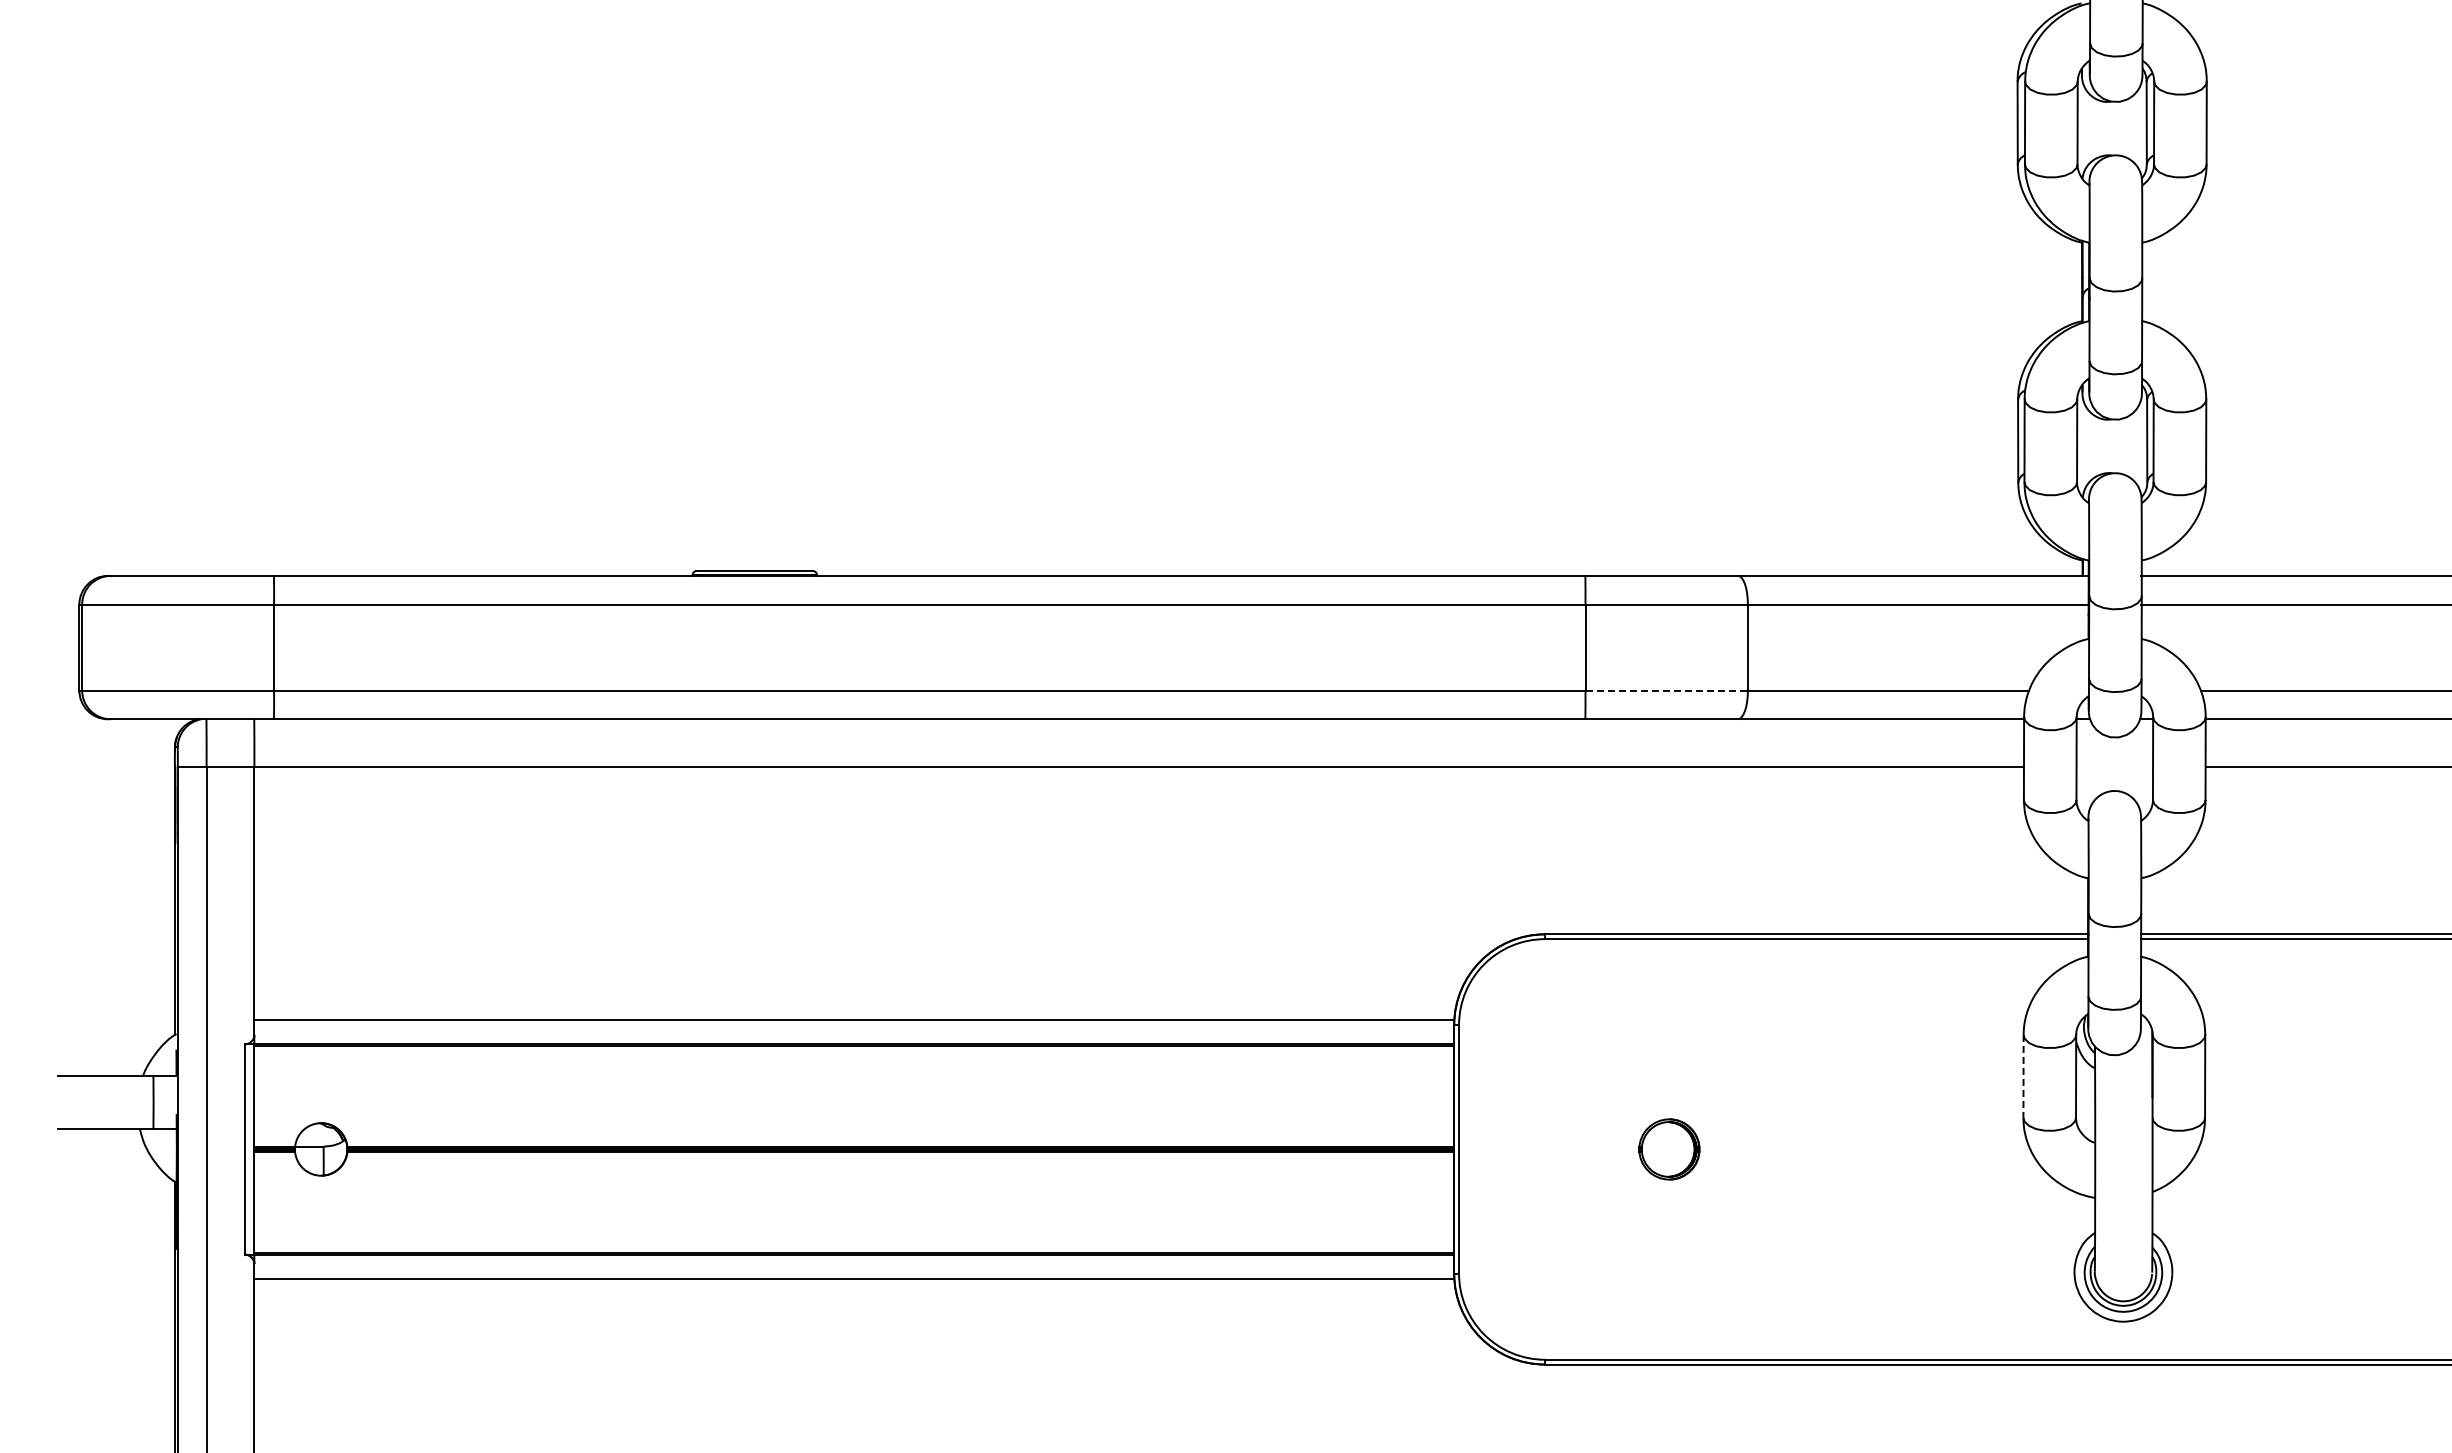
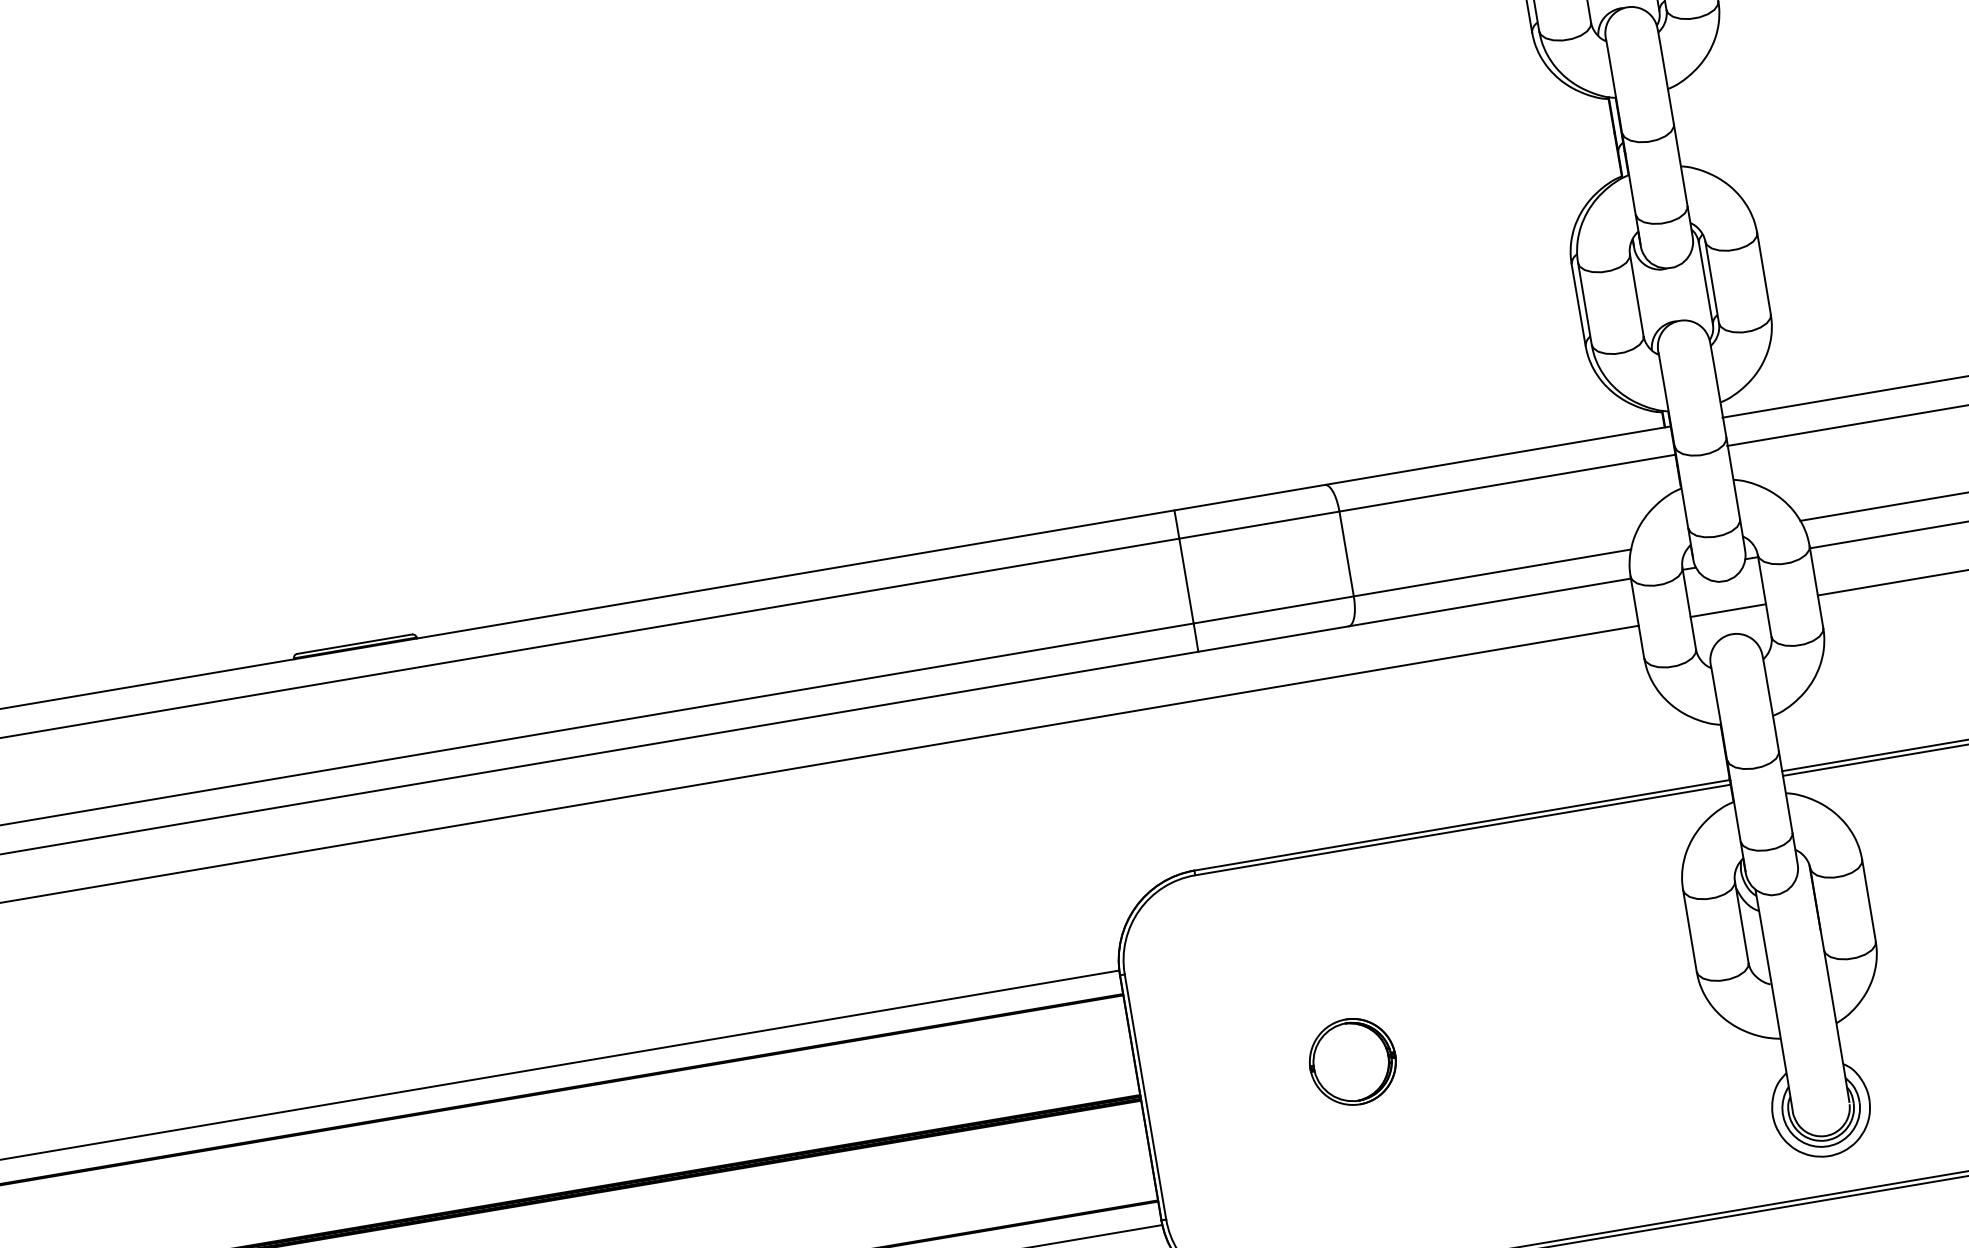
line: (1667, 690) -> (1274, 609), dashed -> solid
line: (2114, 767) -> (1728, 611), added
line: (2023, 1076) -> (1689, 930), dashed -> solid
part: (1669, 1149) -> (1353, 1061), size x1.43

